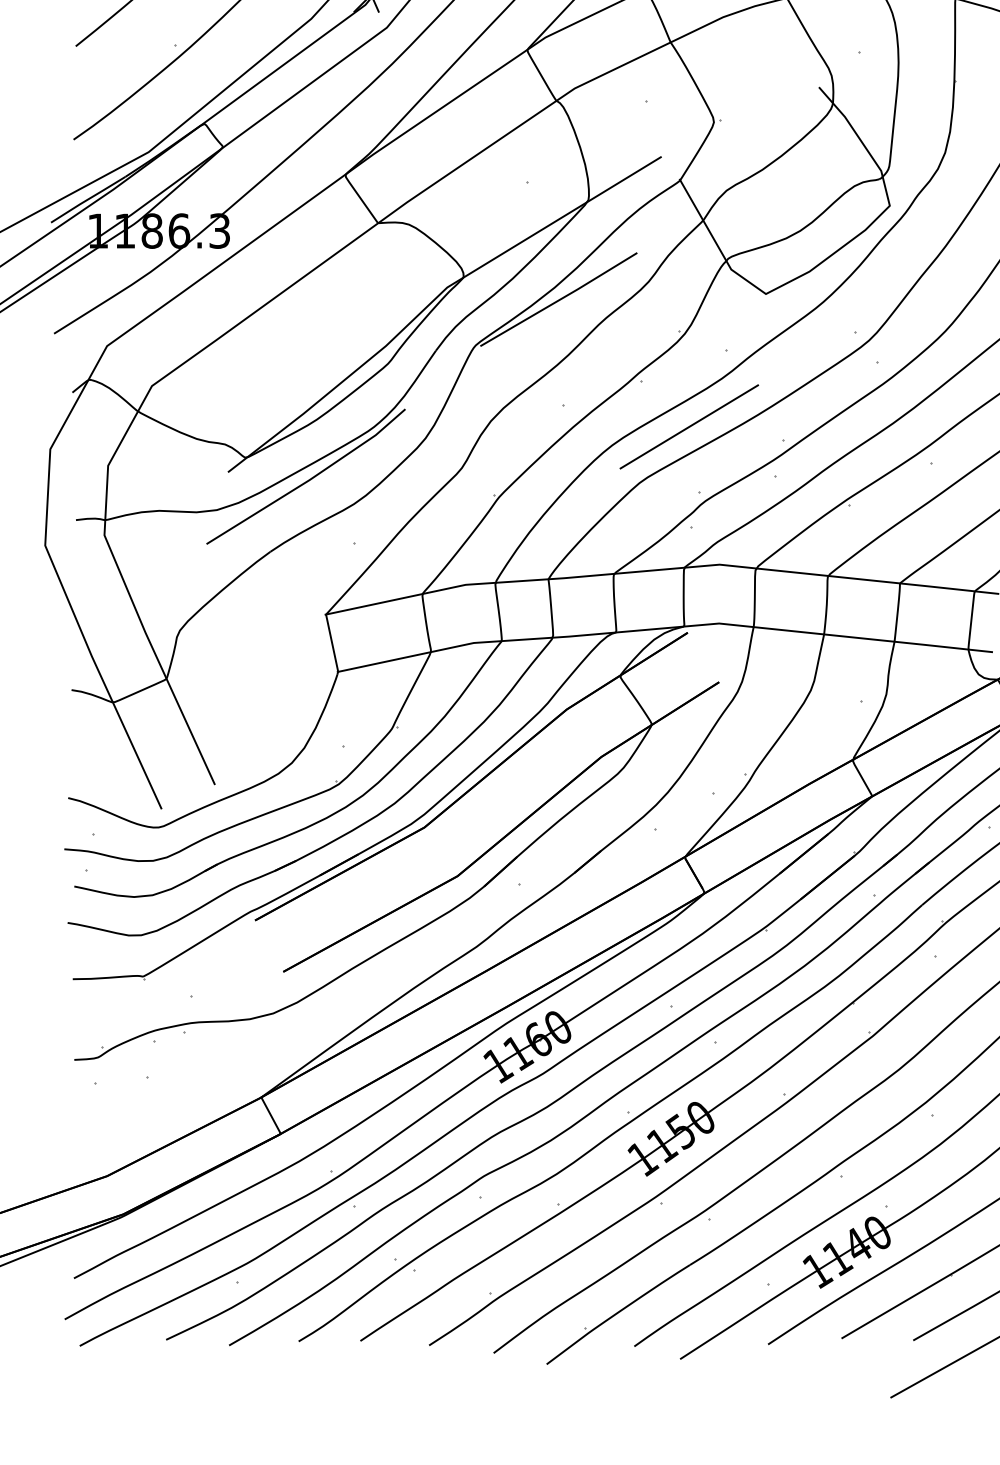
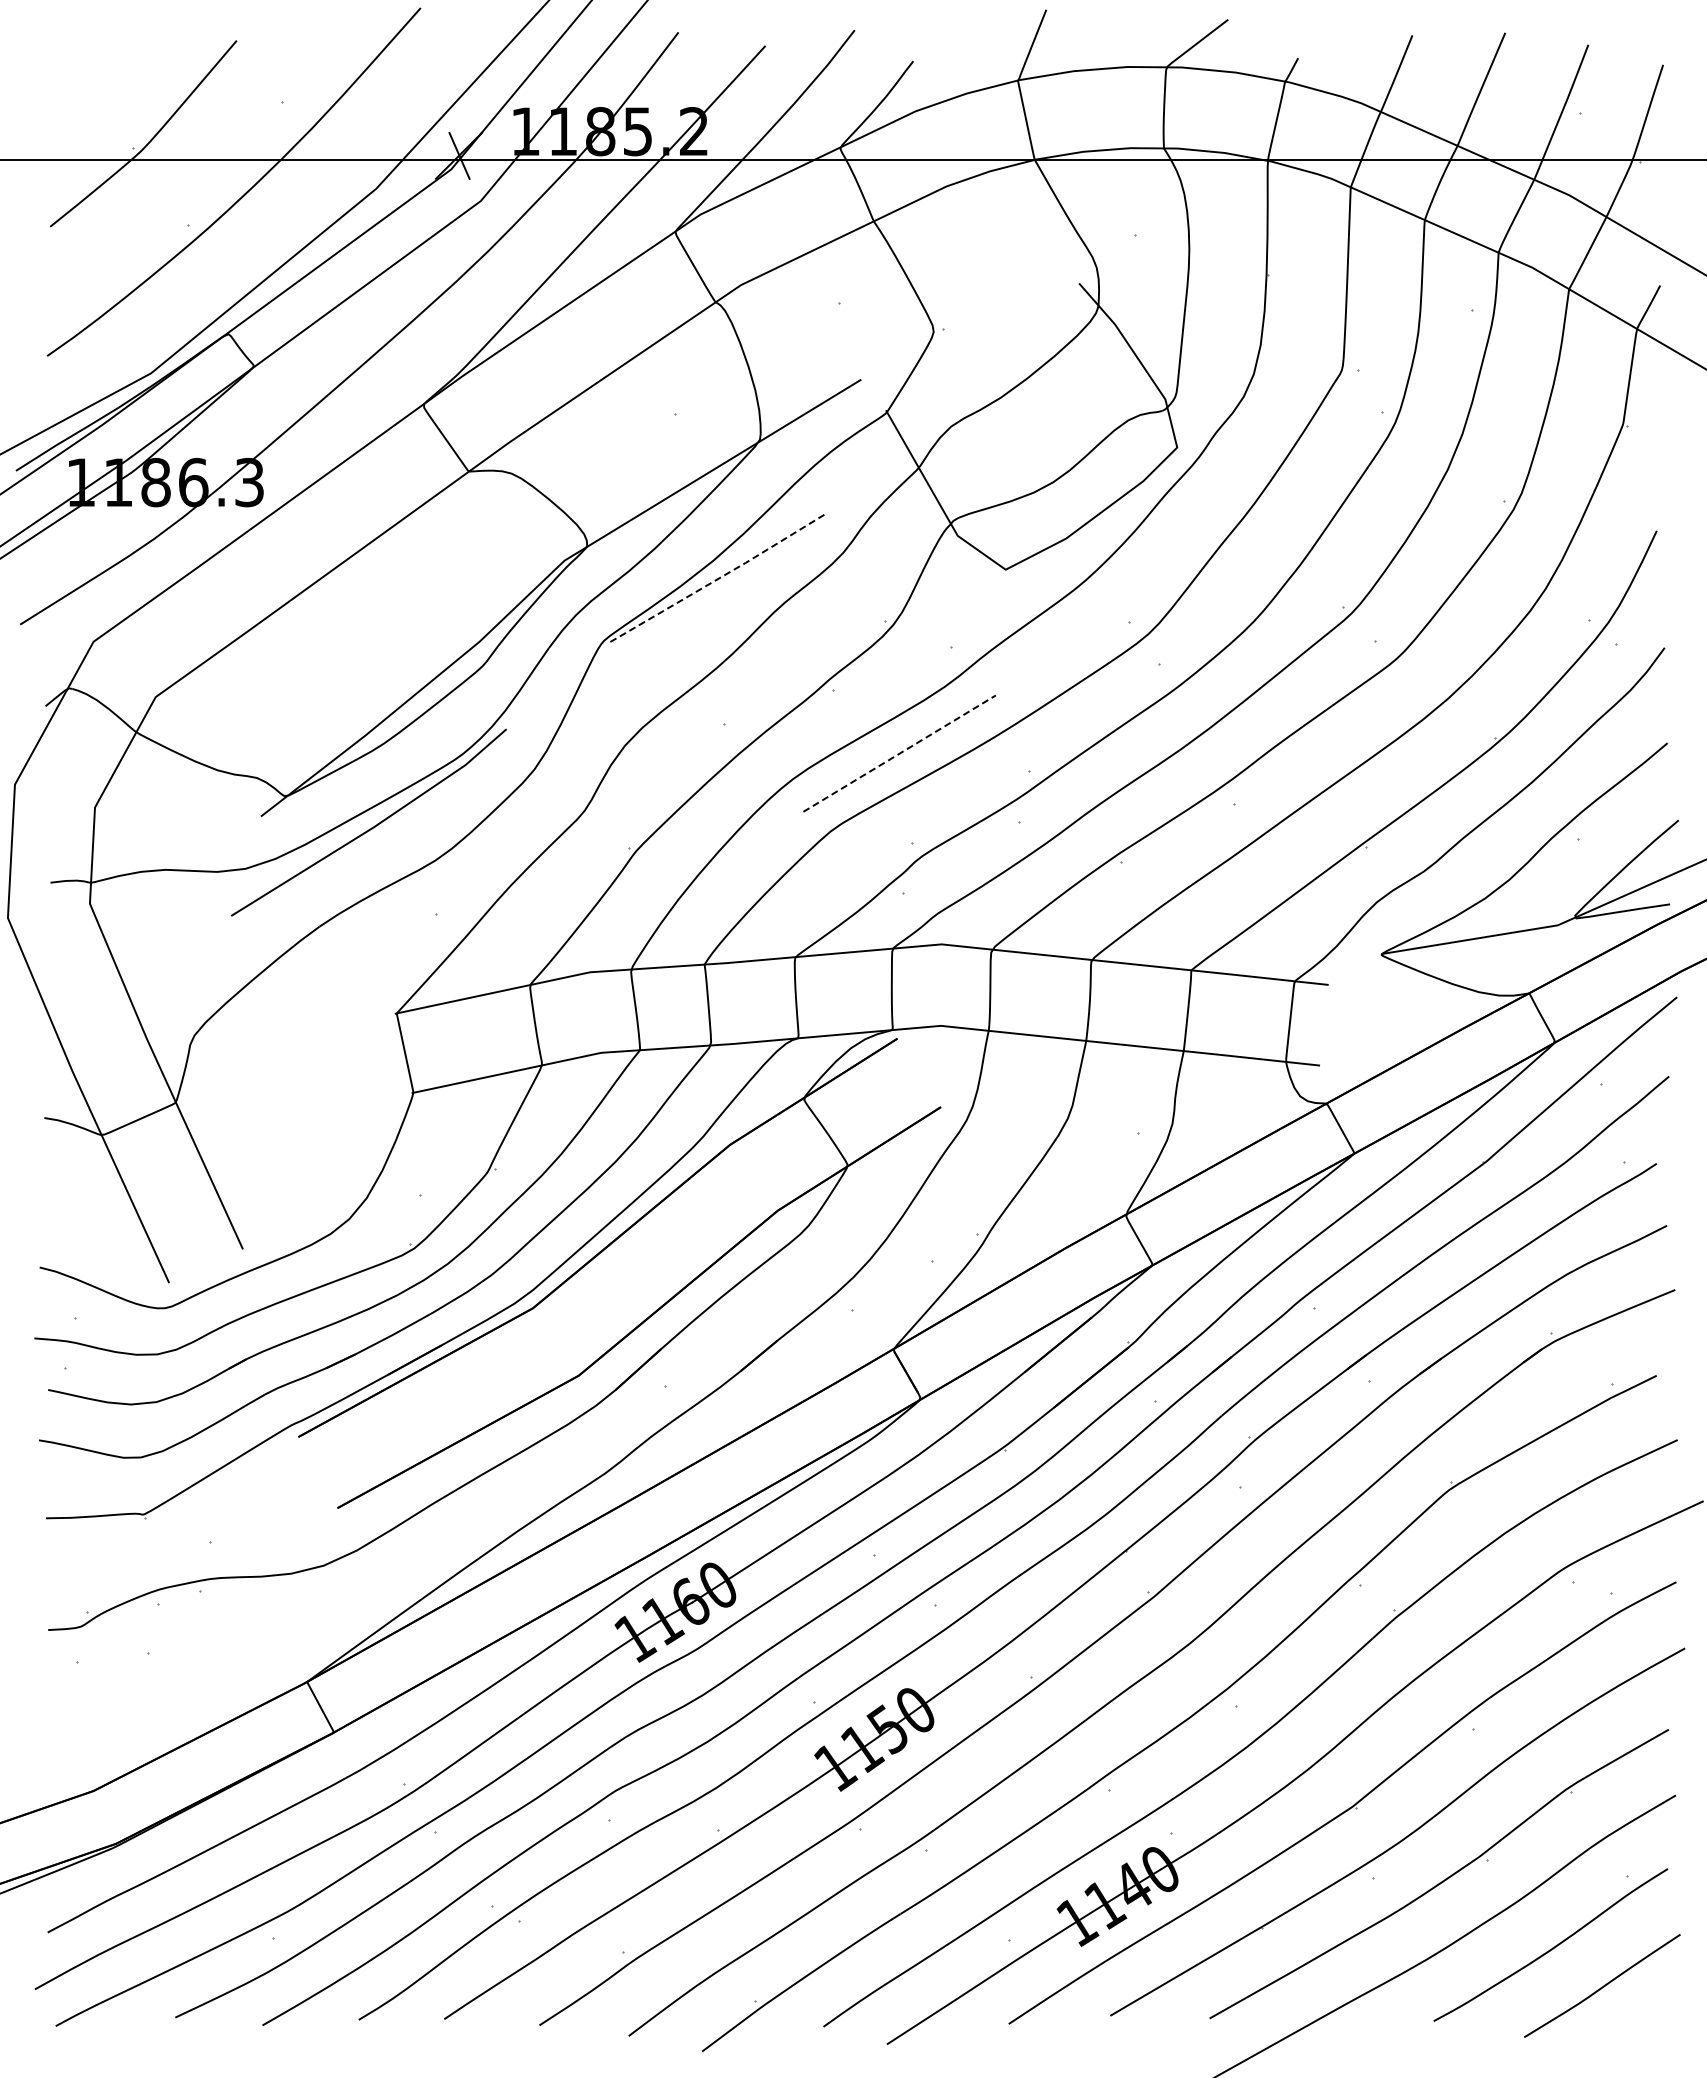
line: (559, 299) -> (720, 577), solid -> dashed
line: (689, 426) -> (900, 753), solid -> dashed

